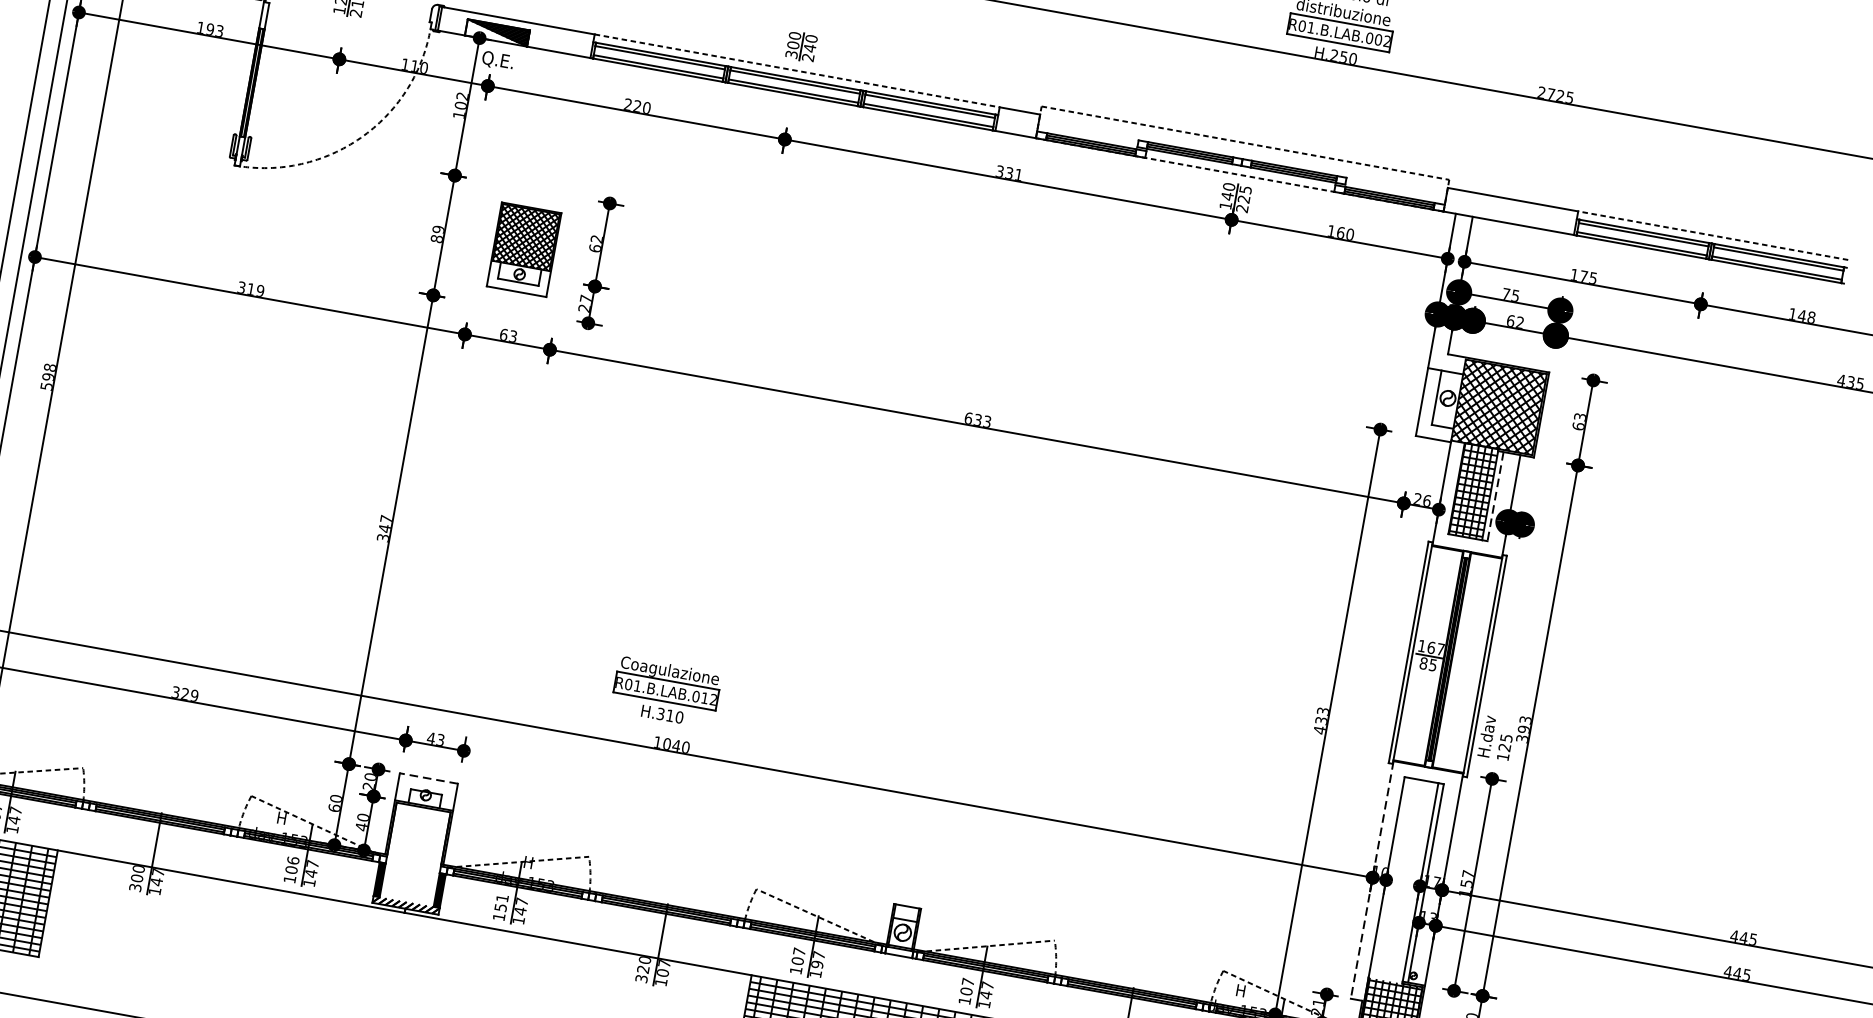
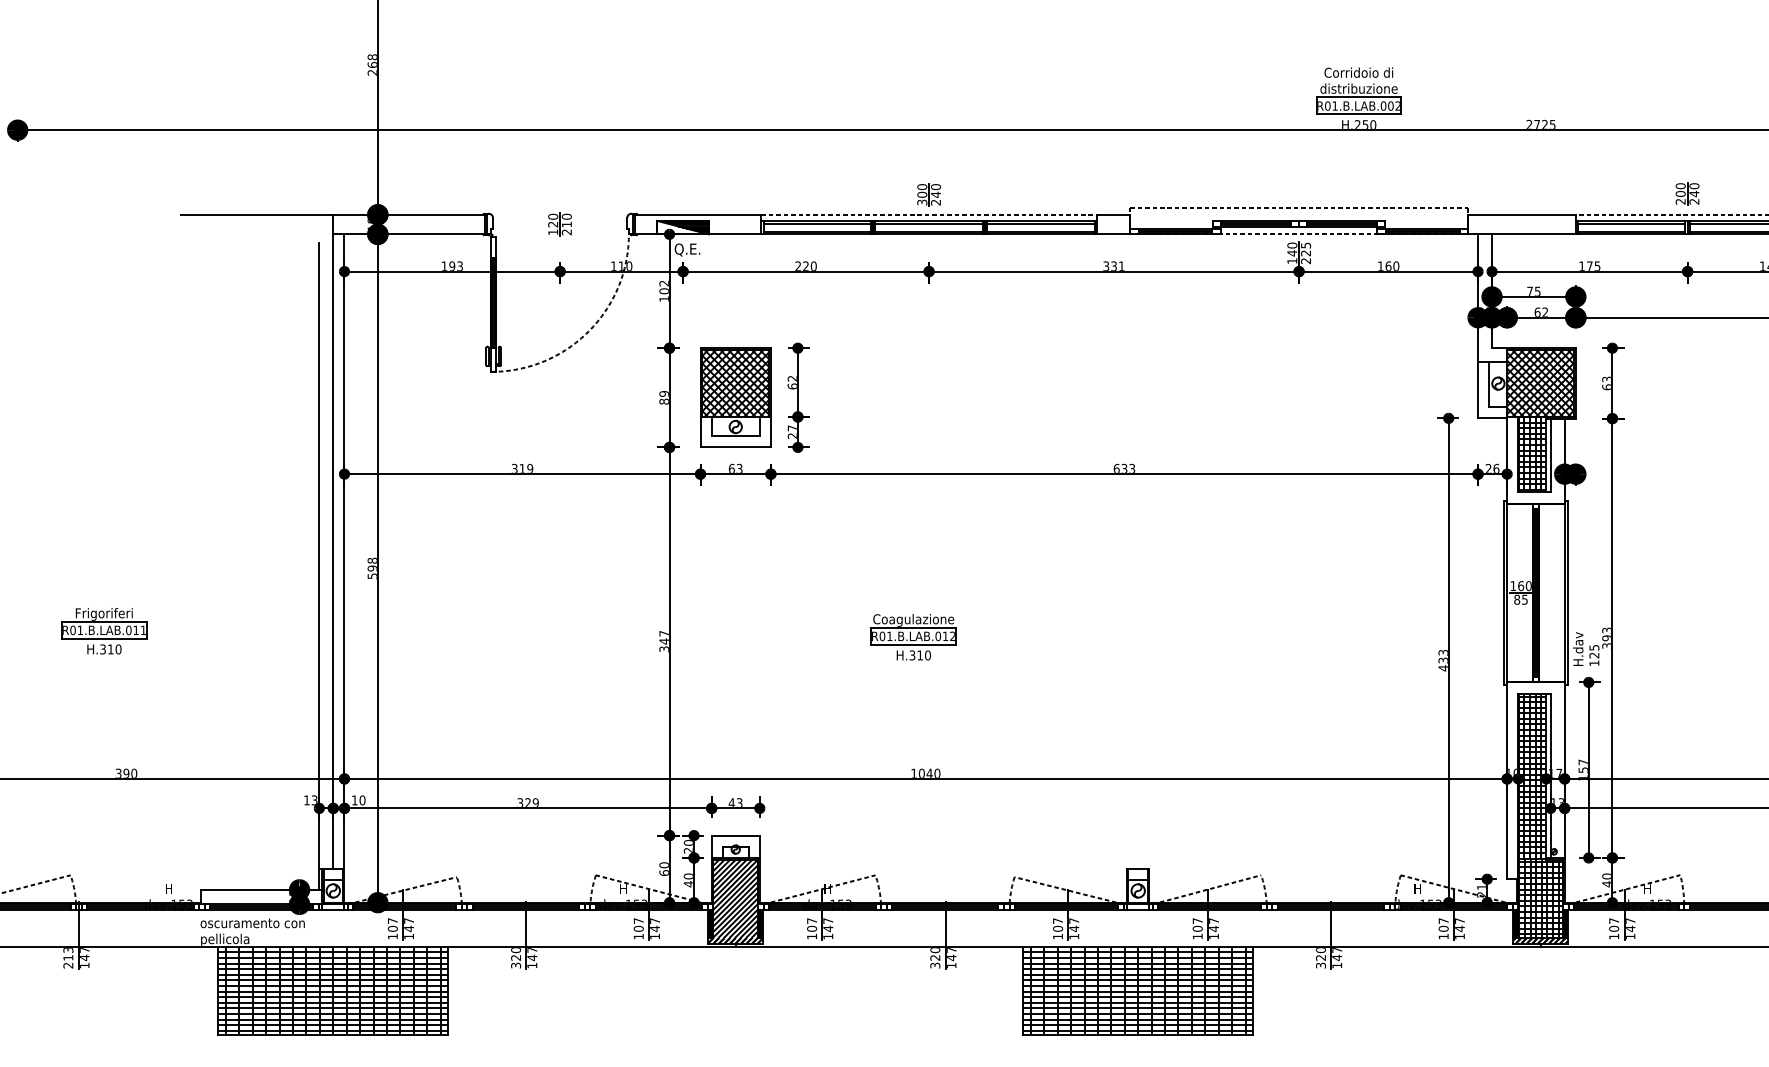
part: (1717, 209) -> (1687, 193), added
part: (523, 249) -> (735, 397), size x1.43
line: (1495, 496) -> (1550, 455), dashed -> solid
text: (1440, 649) -> (1528, 586), 167 -> 160
part: (665, 692) -> (913, 637), moved
line: (428, 778) -> (735, 835), dashed -> solid
hatch: (414, 854) -> (735, 898), added
text: (292, 861) -> (638, 921), 106 -> 107
text: (137, 878) -> (516, 957), 300 -> 320
line: (1372, 880) -> (1507, 781), dashed -> solid
hatch: (1403, 880) -> (1532, 776), added
text: (502, 902) -> (812, 924), 151 -> 107
text: (817, 964) -> (1074, 928), 197 -> 147
text: (662, 972) -> (951, 957), 107 -> 147

